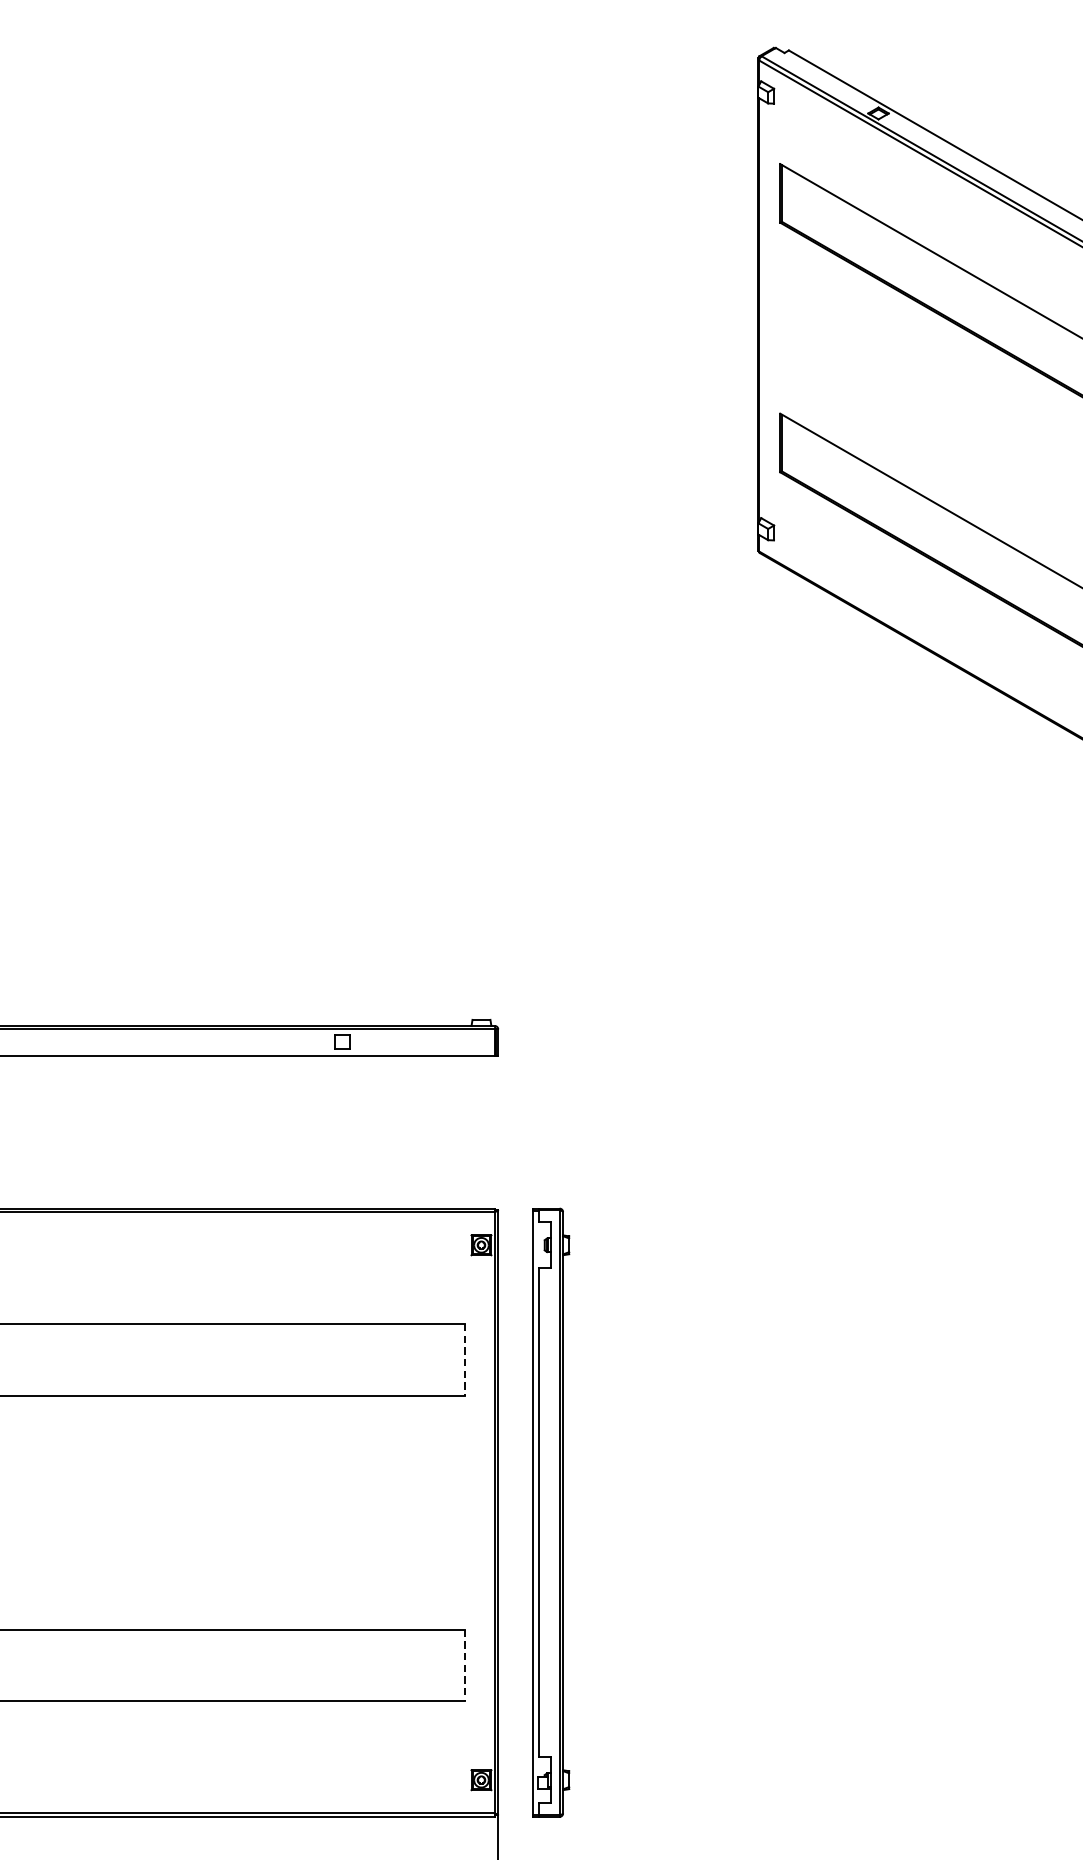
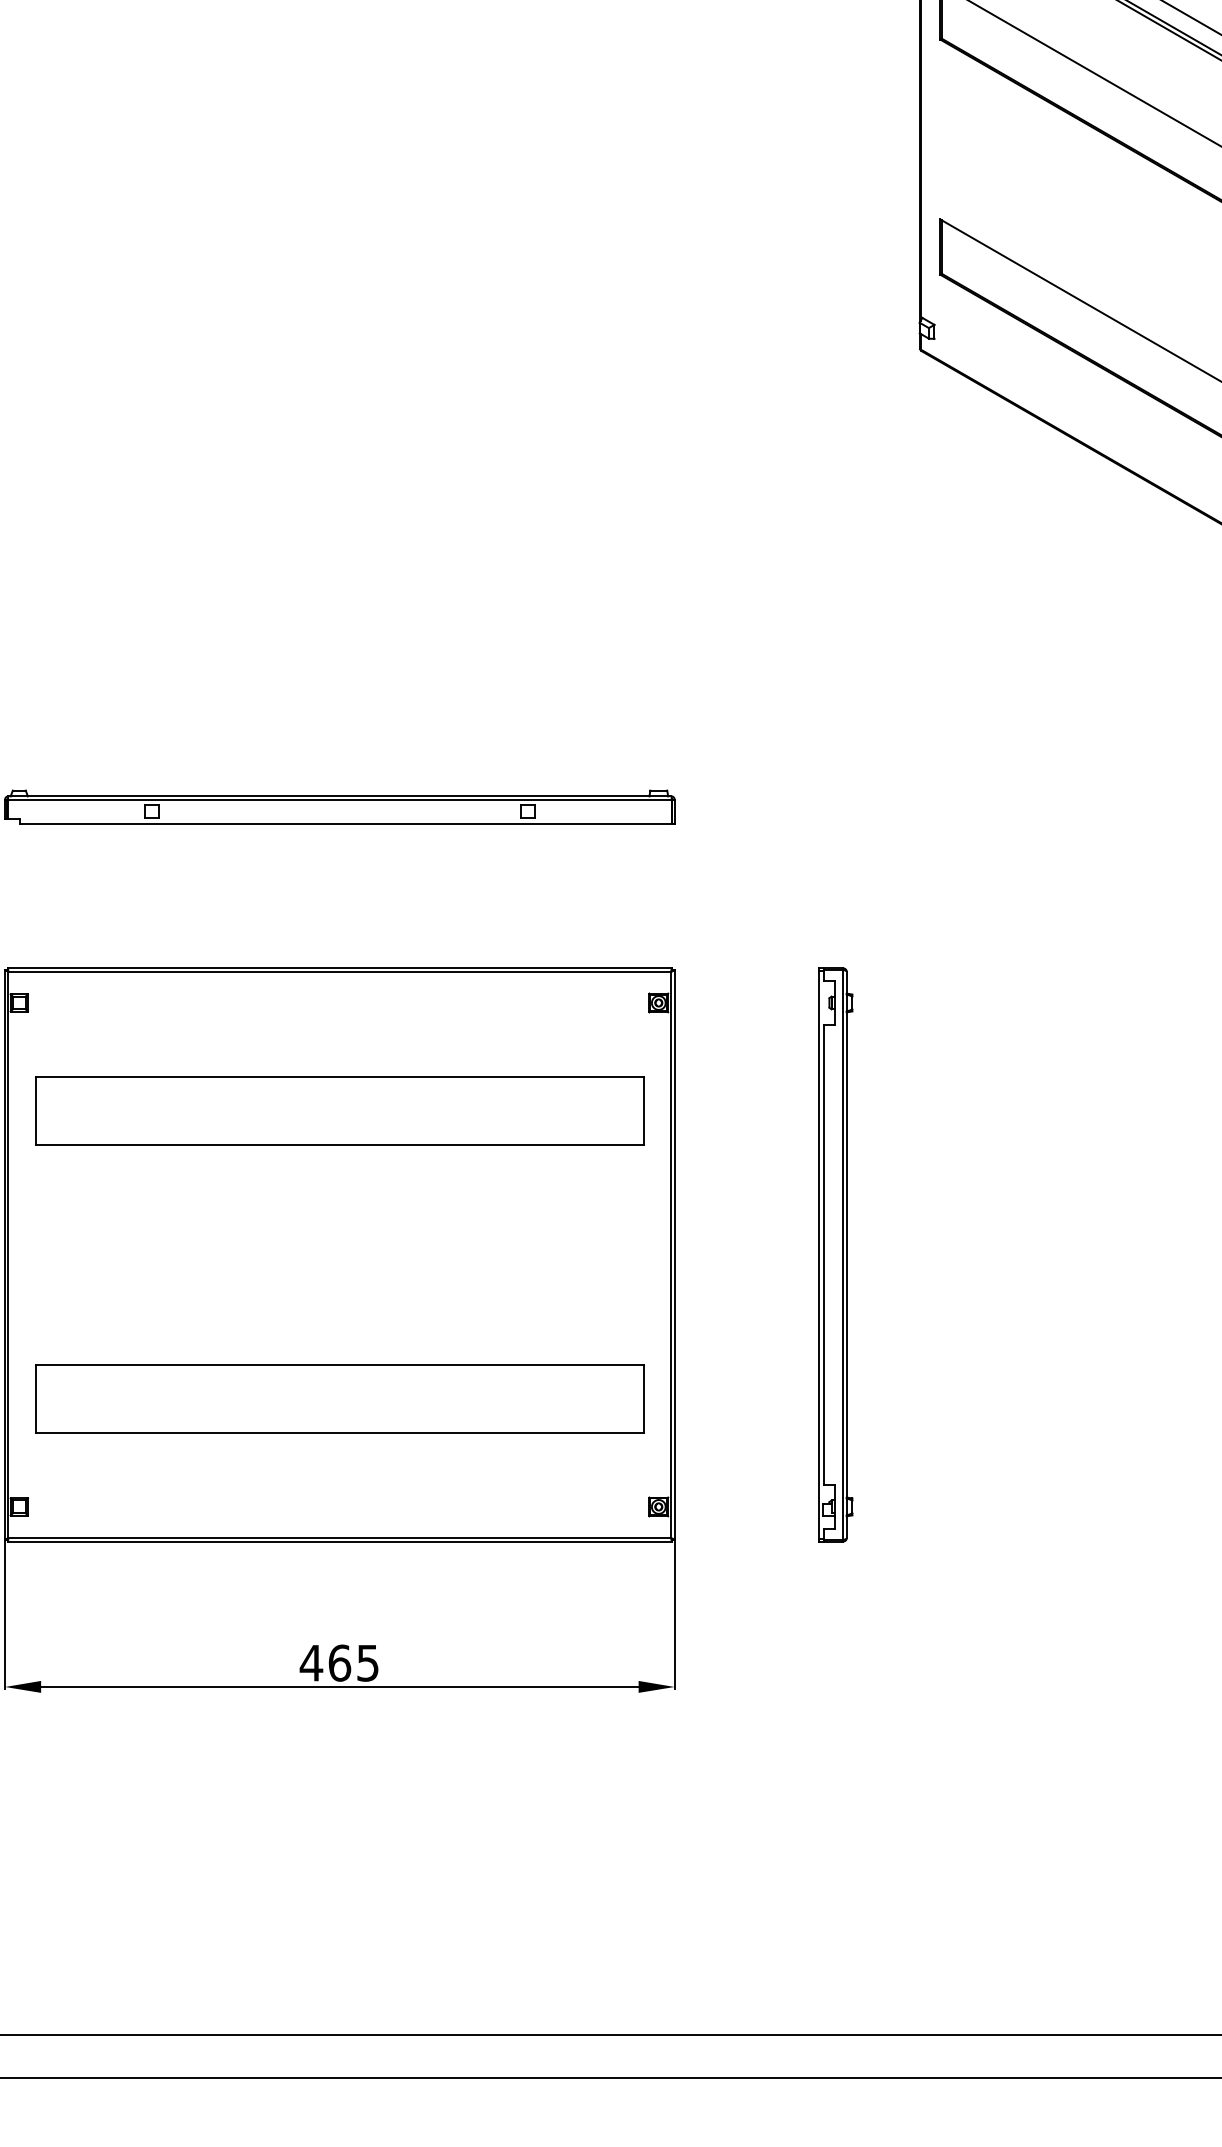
line: (465, 1359) -> (643, 1110), dashed -> solid
part: (551, 1512) -> (835, 1254), moved
line: (465, 1665) -> (643, 1398), dashed -> solid

